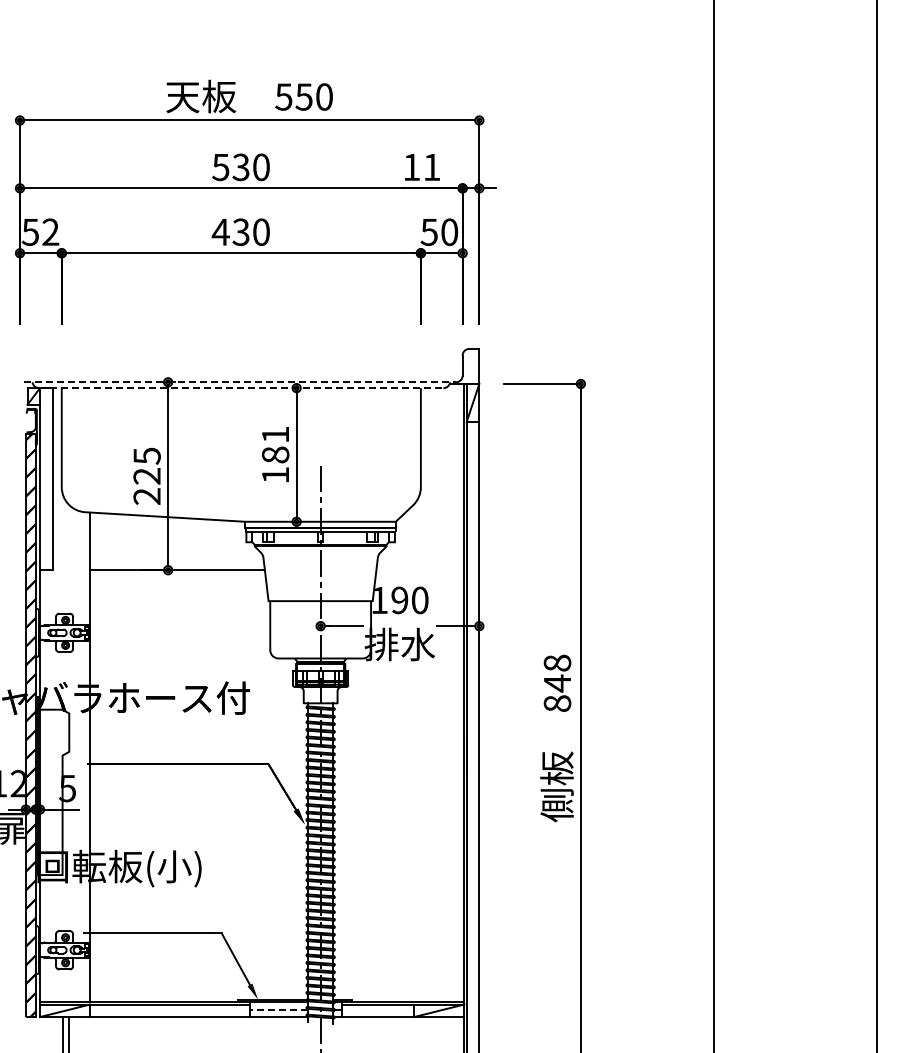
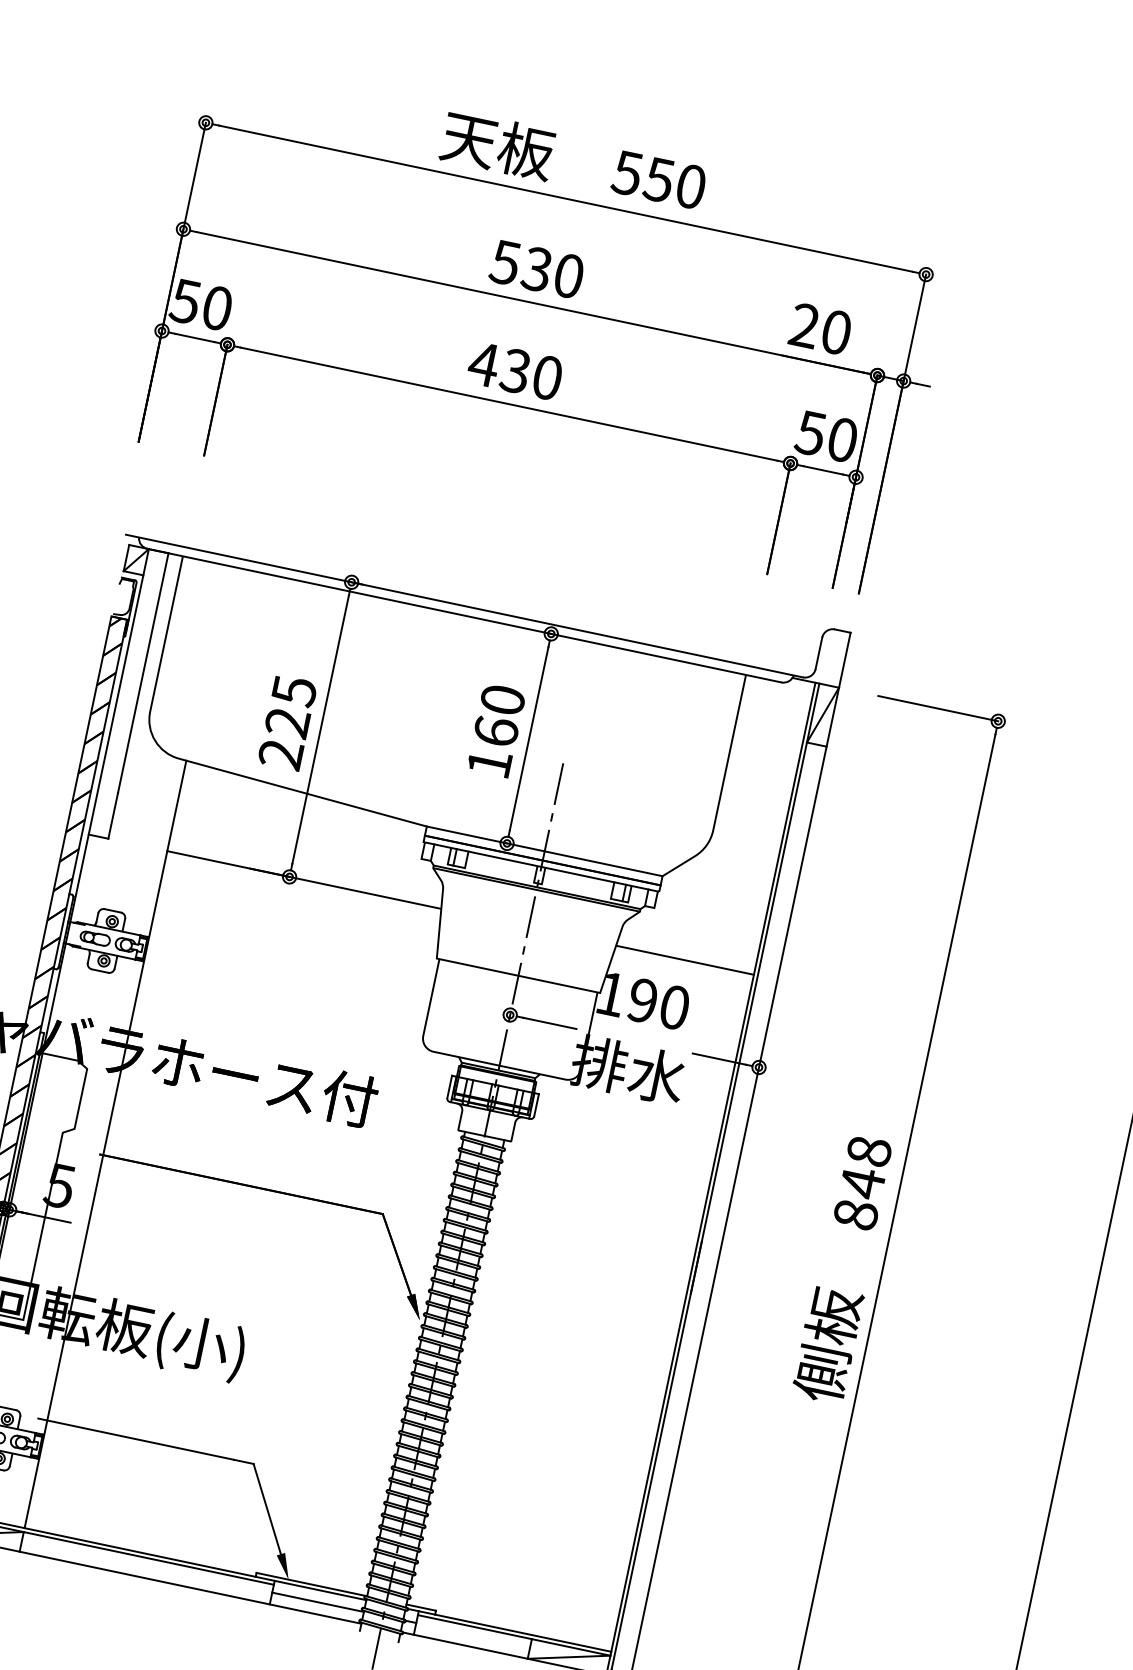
text: (421, 167) -> (819, 329), 11 -> 20
text: (50, 231) -> (217, 306), 52 -> 50
line: (240, 382) -> (465, 606), dashed -> solid
line: (241, 388) -> (464, 616), dashed -> solid
text: (275, 444) -> (499, 715), 181 -> 160
line: (420, 570) -> (685, 960), added
line: (278, 1009) -> (317, 1602), dashed -> solid

